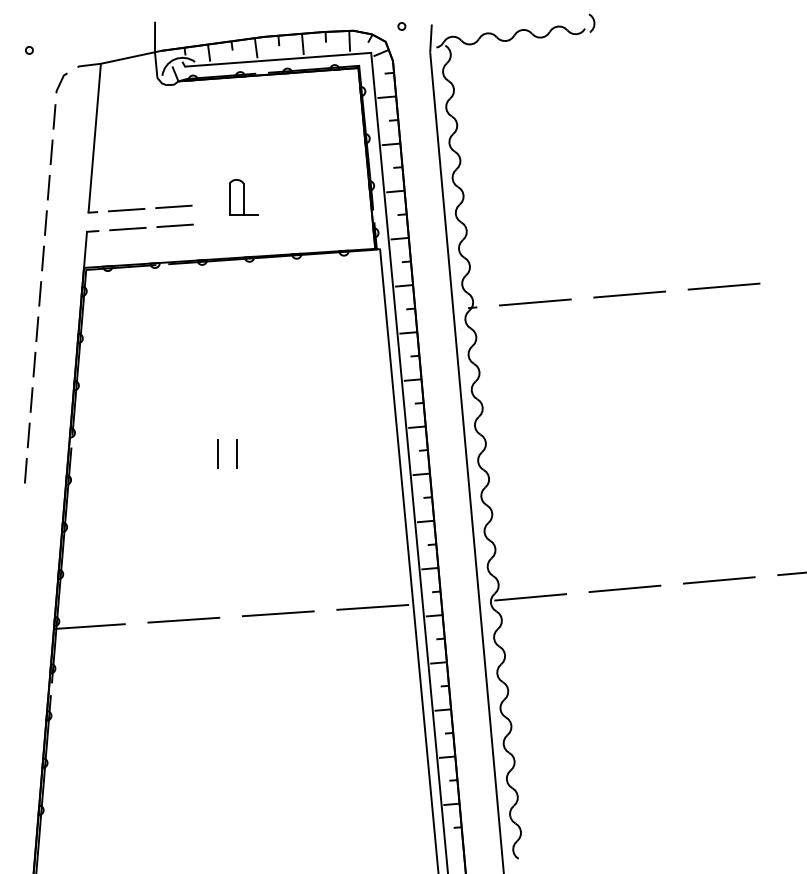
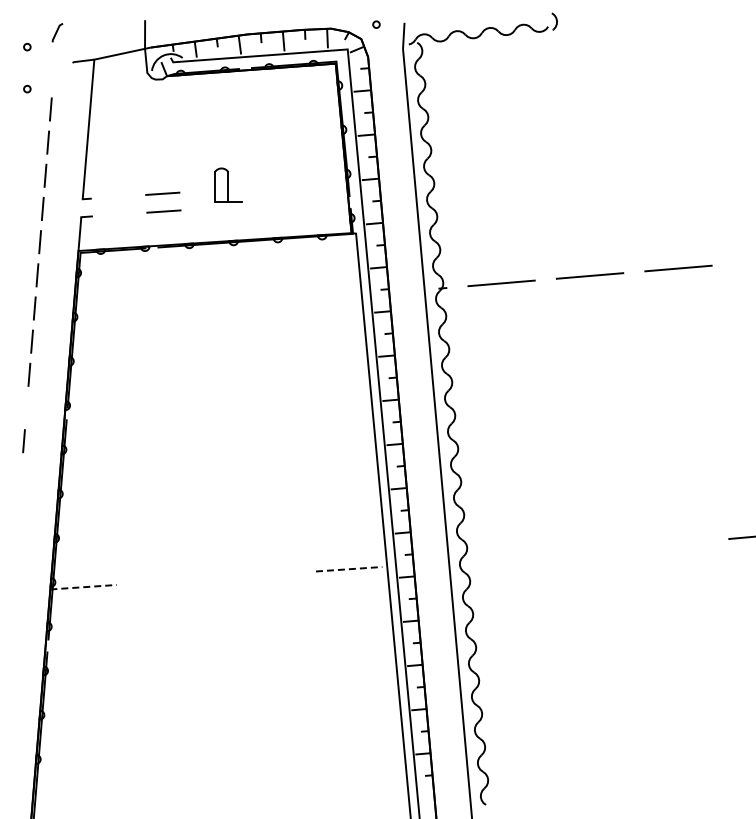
line: (61, 82) -> (57, 32), moved
circle: (29, 94) -> (27, 88), added
line: (126, 209) -> (118, 196), removed
line: (127, 228) -> (119, 214), removed
line: (28, 434) -> (26, 407), removed
line: (218, 454) -> (204, 425), removed
line: (236, 454) -> (221, 425), removed
line: (718, 579) -> (673, 543), removed
line: (624, 588) -> (585, 551), removed
line: (530, 597) -> (497, 559), removed
line: (373, 607) -> (349, 569), solid -> dashed
line: (278, 613) -> (260, 574), removed
line: (183, 619) -> (171, 580), removed
line: (90, 626) -> (84, 587), solid -> dashed

